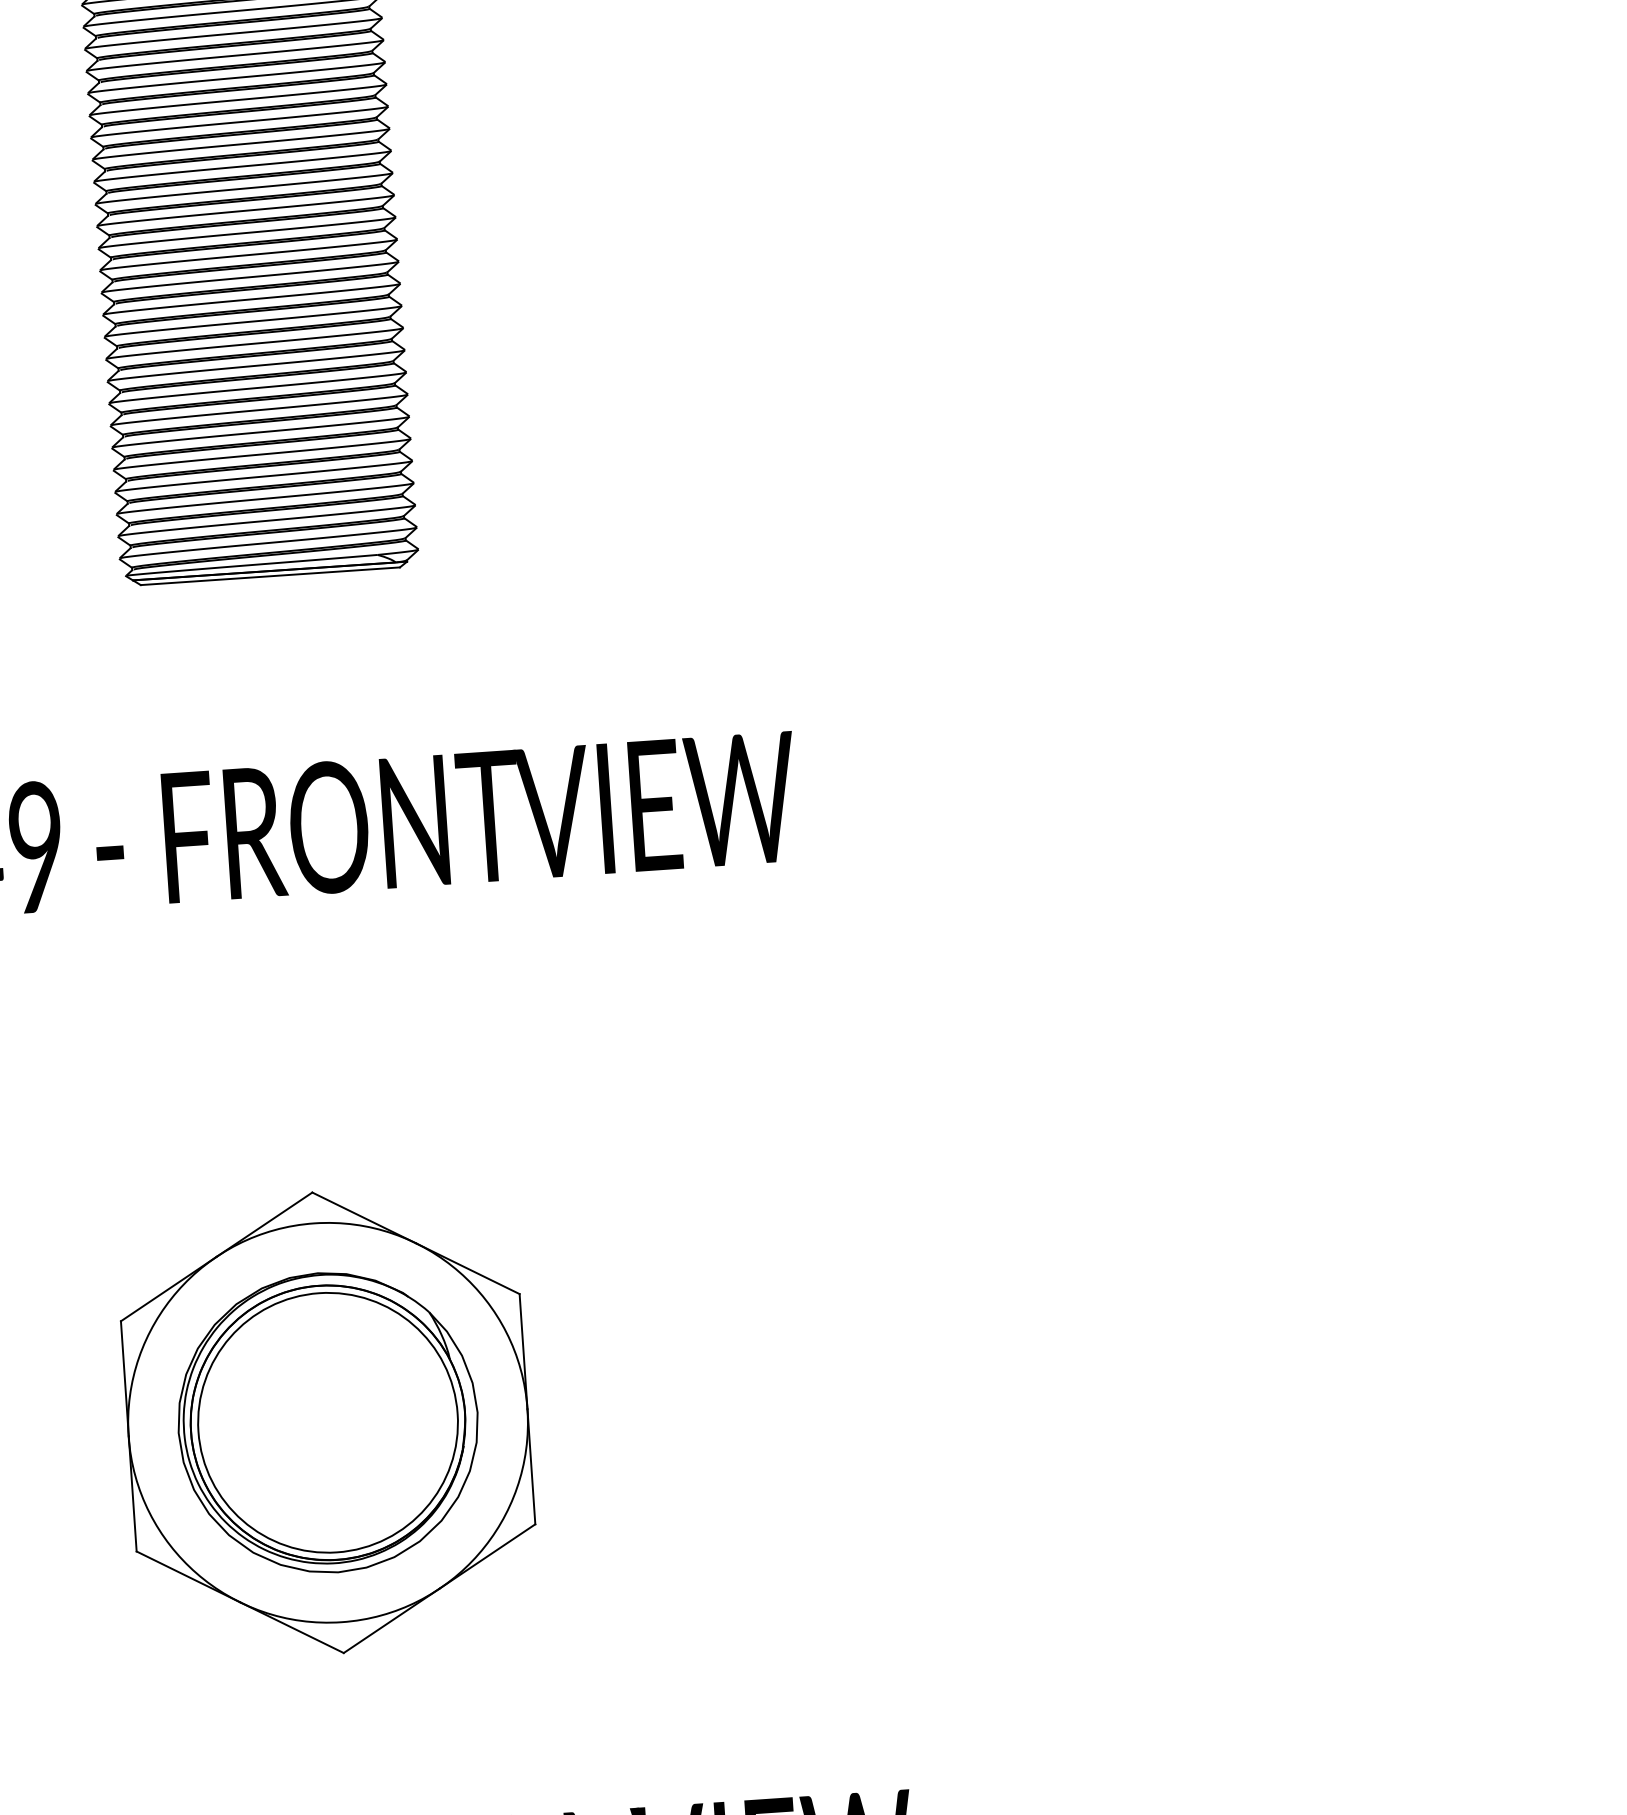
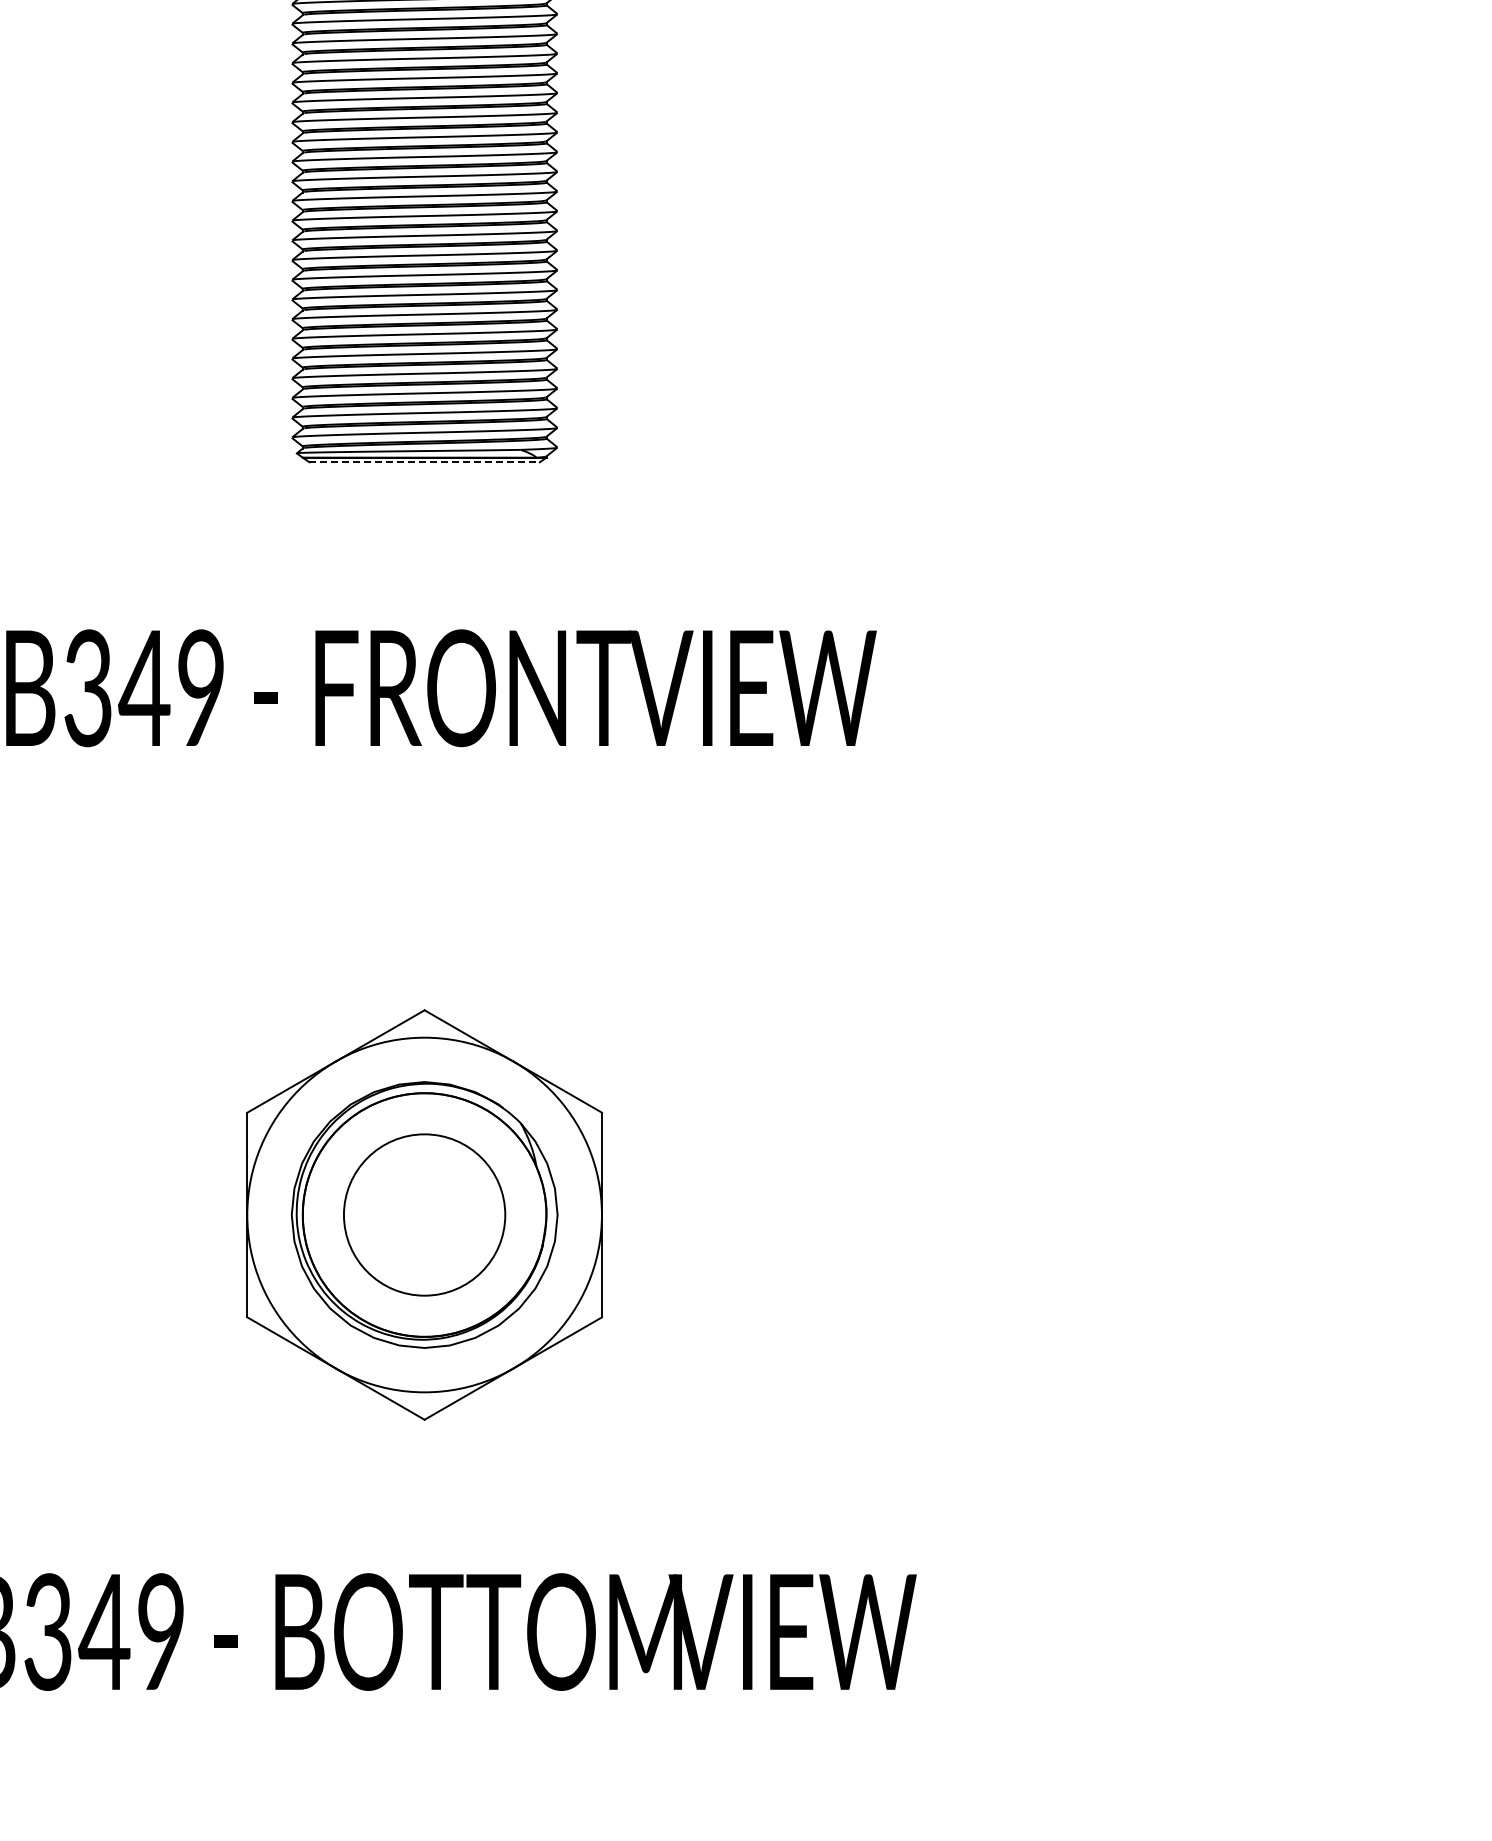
line: (271, 576) -> (425, 462), solid -> dashed
circle: (327, 1422) -> (424, 1214), size x0.7

